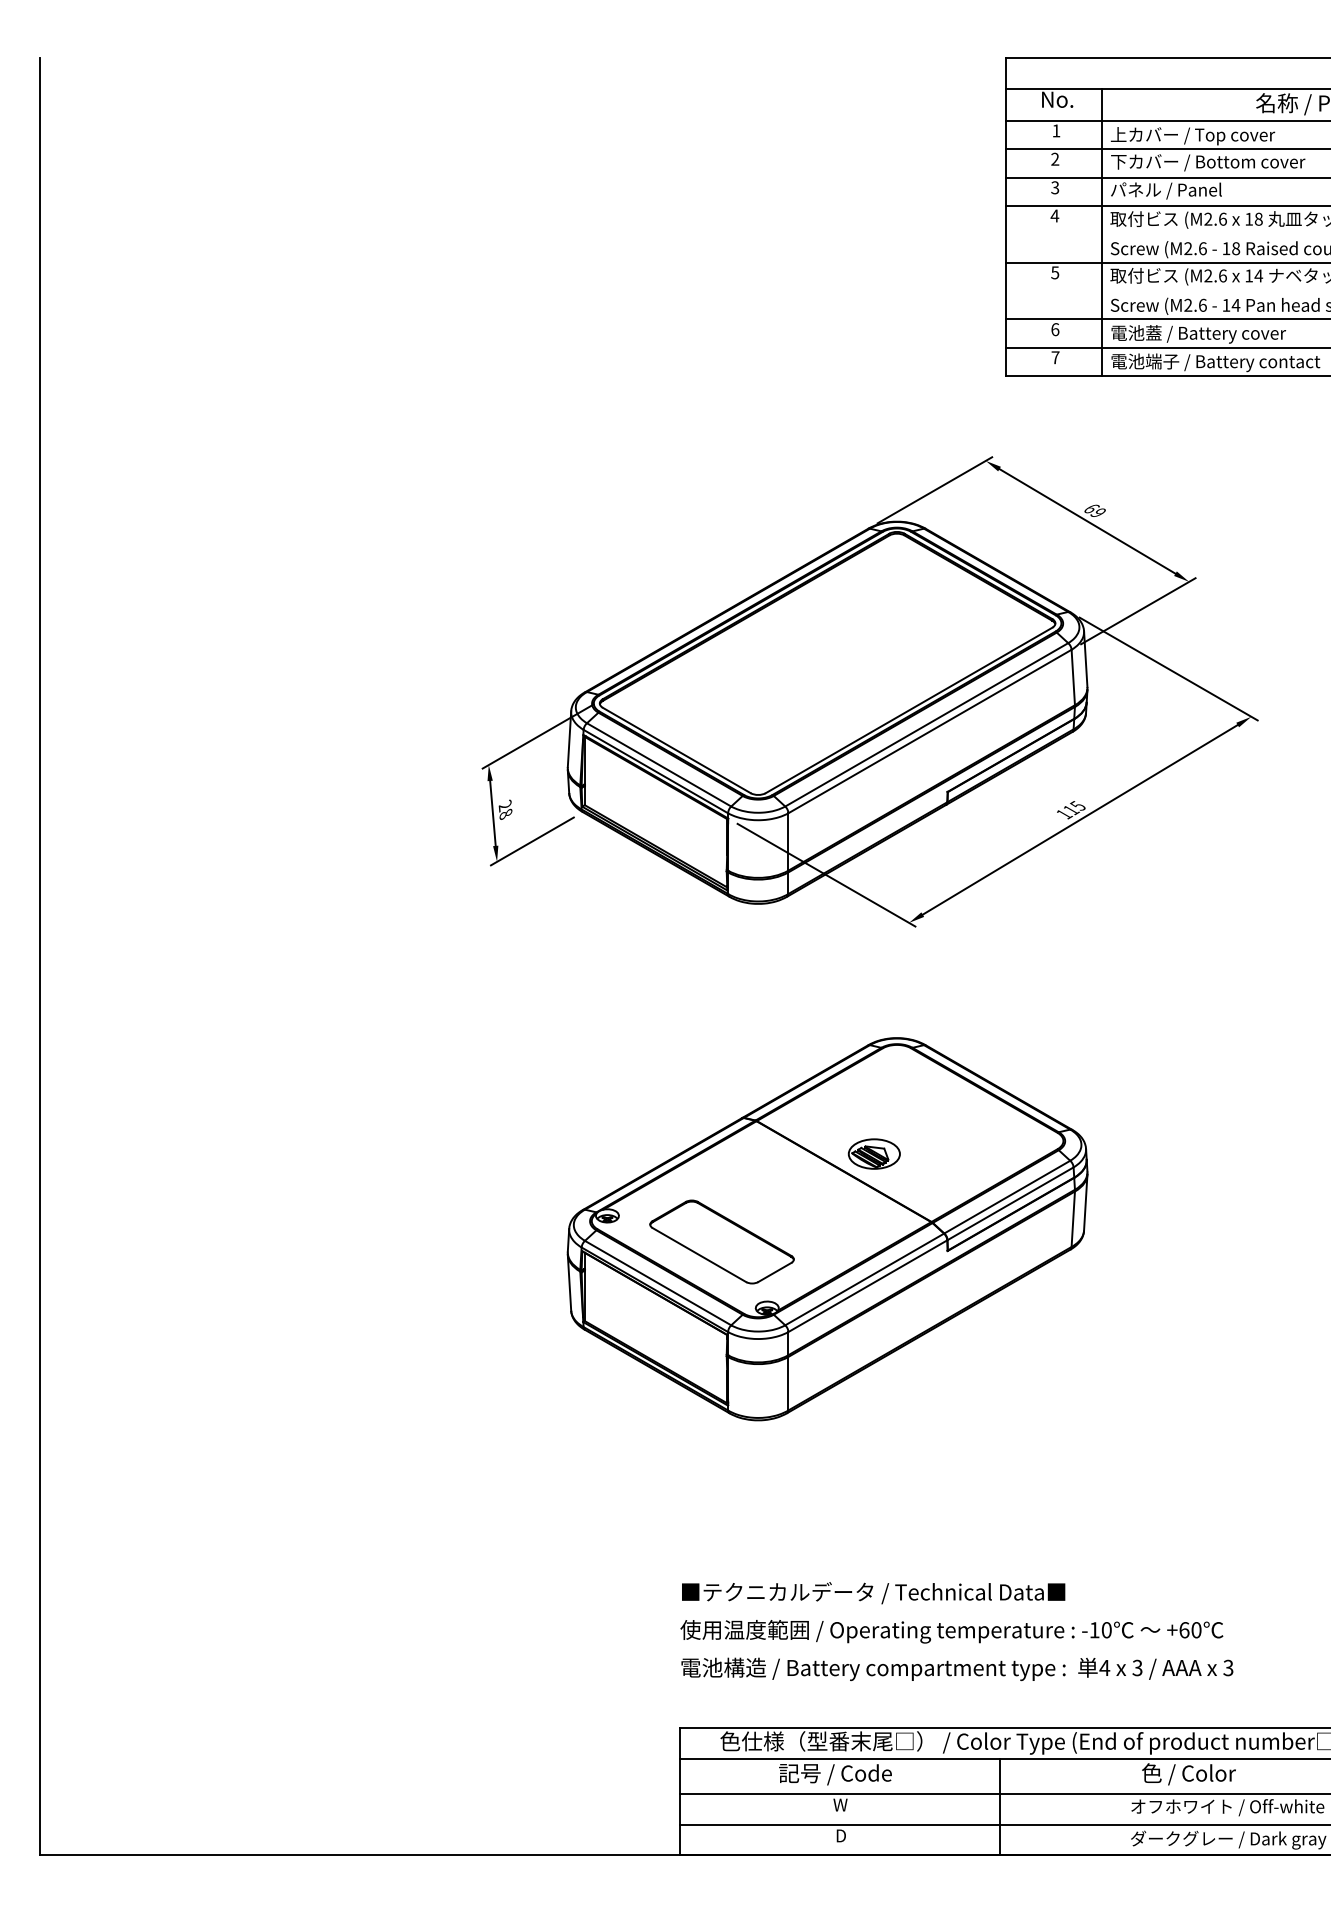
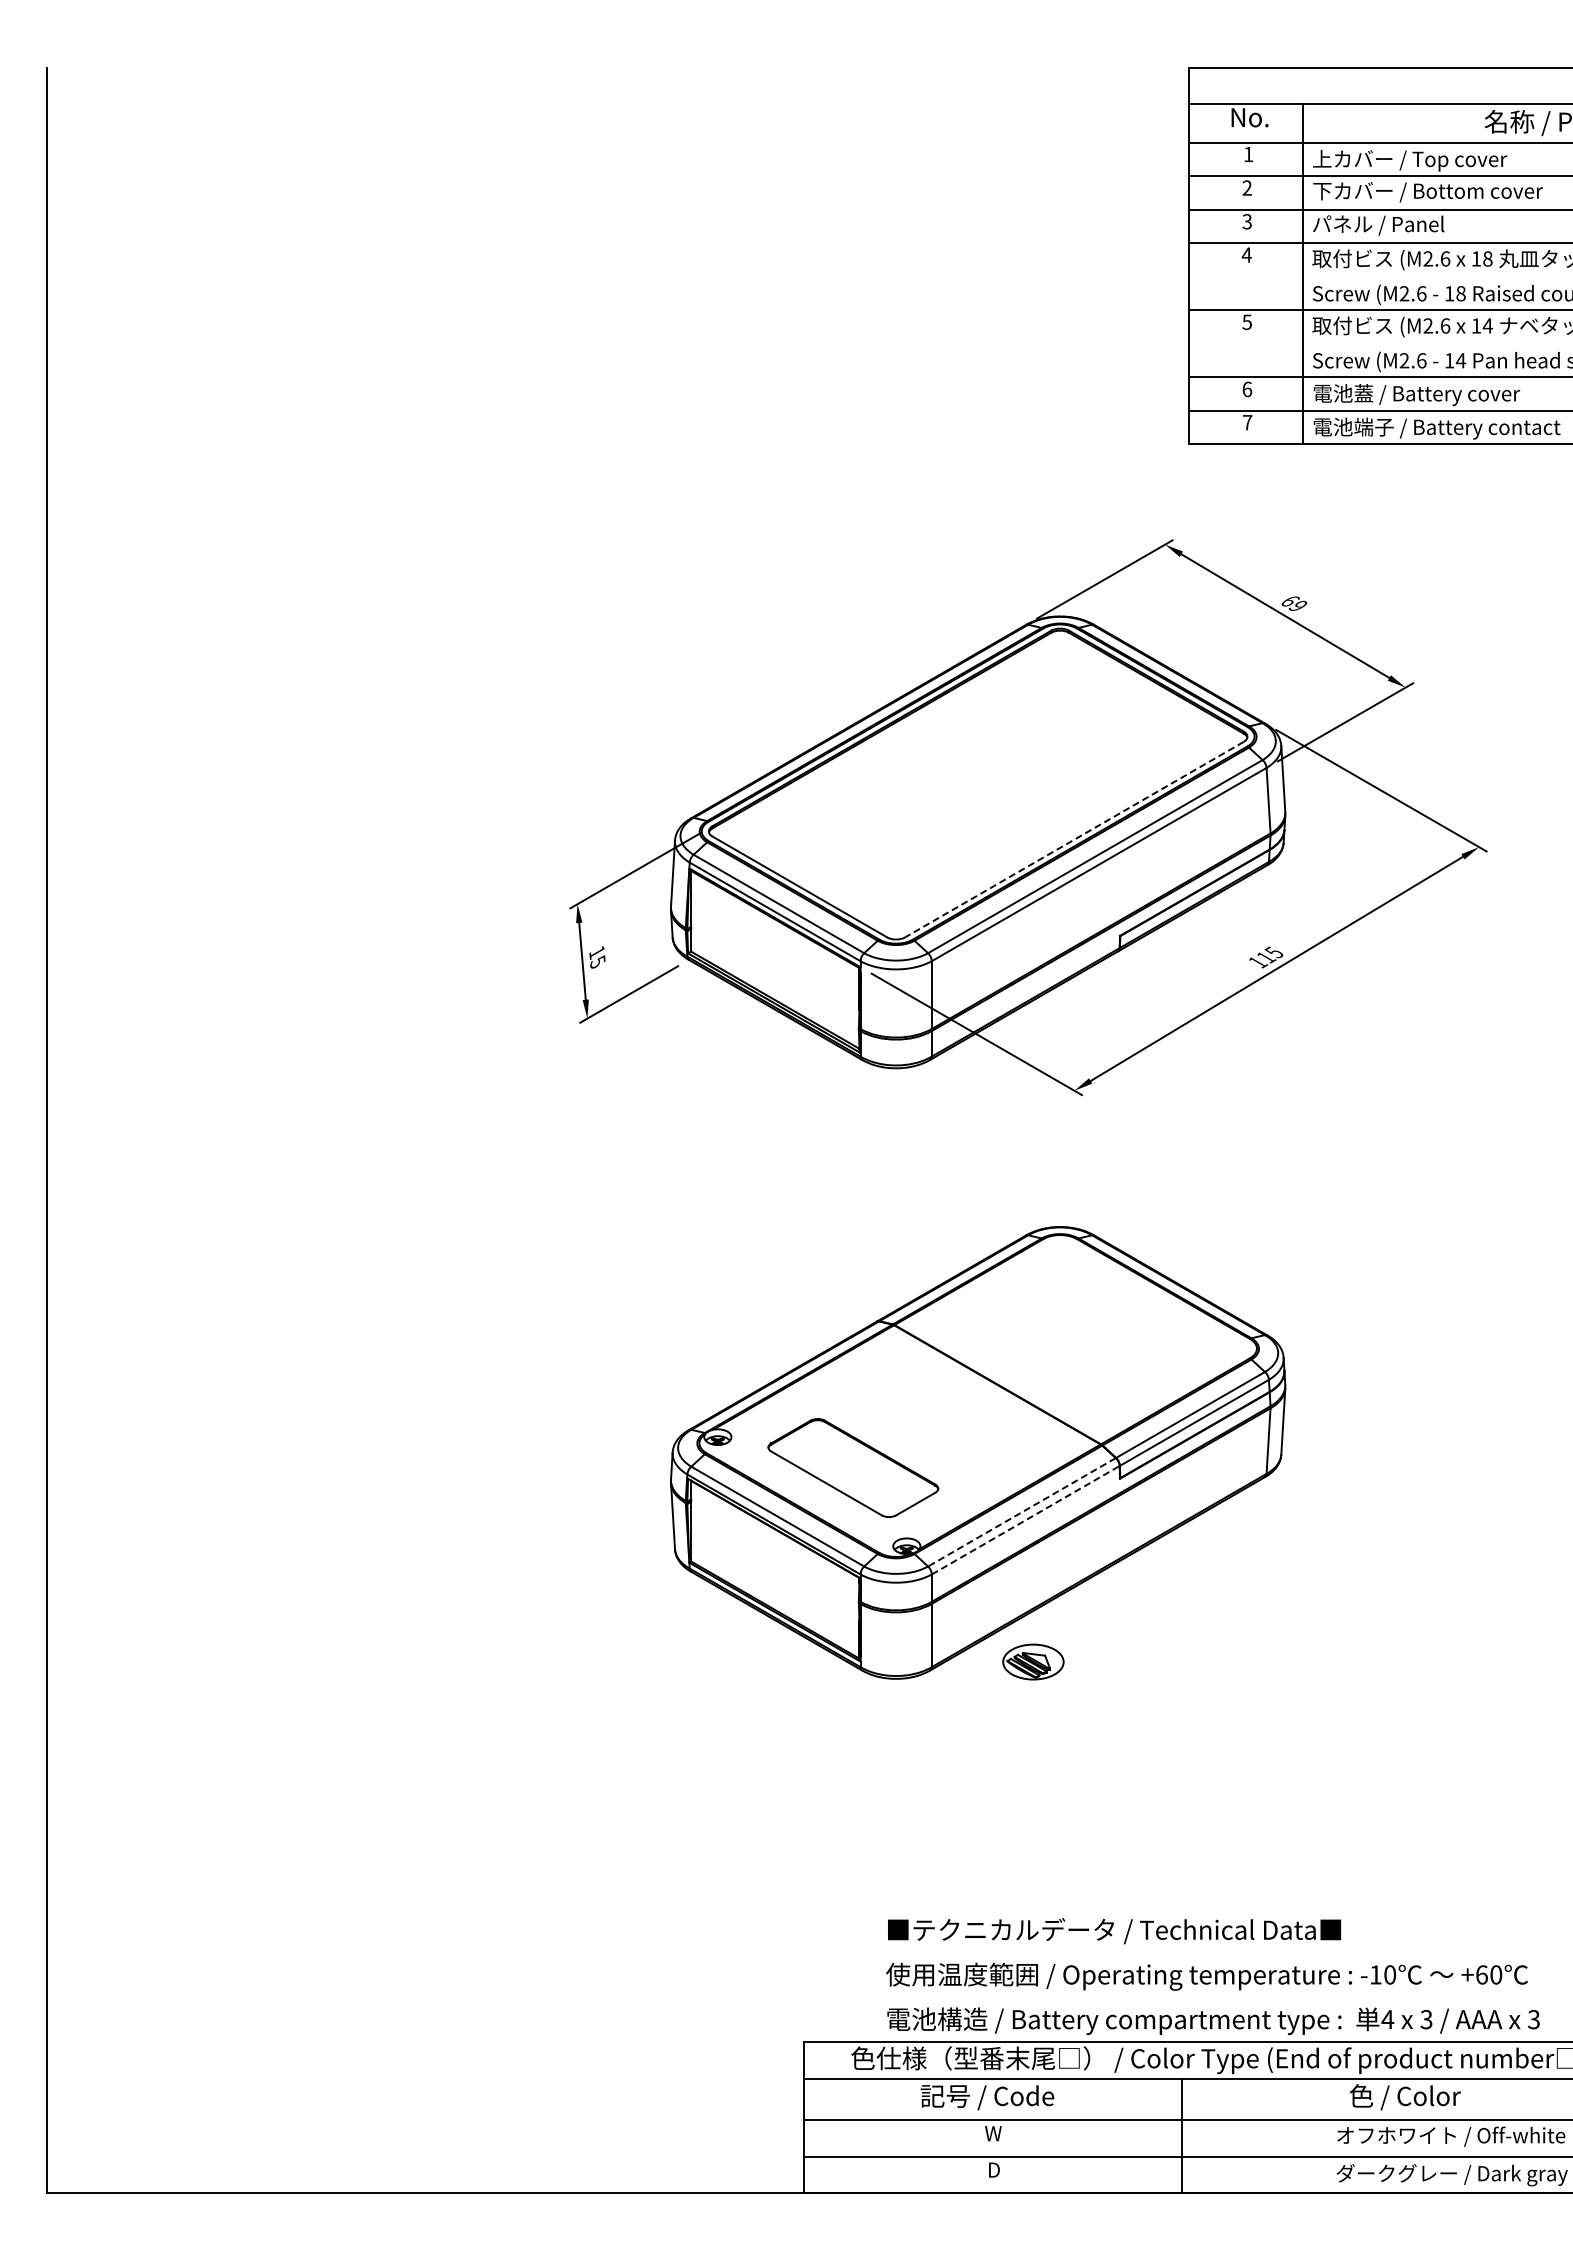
line: (909, 710) -> (1074, 839), solid -> dashed
text: (505, 810) -> (597, 957), 28 -> 15
part: (874, 1153) -> (1033, 1661), moved
line: (864, 1279) -> (1021, 1512), solid -> dashed
line: (868, 1286) -> (1026, 1520), solid -> dashed
text: (956, 1631) -> (1212, 1976), moved

